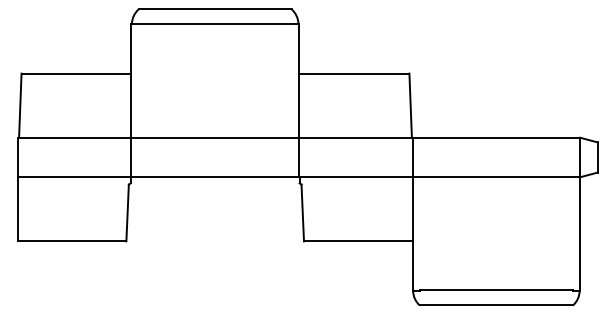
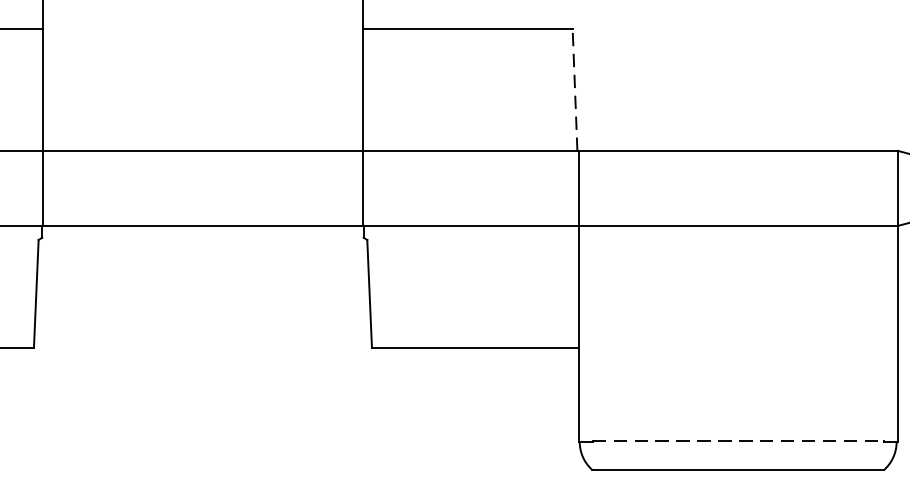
line: (410, 105) -> (574, 89), solid -> dashed
line: (496, 290) -> (738, 441), solid -> dashed

